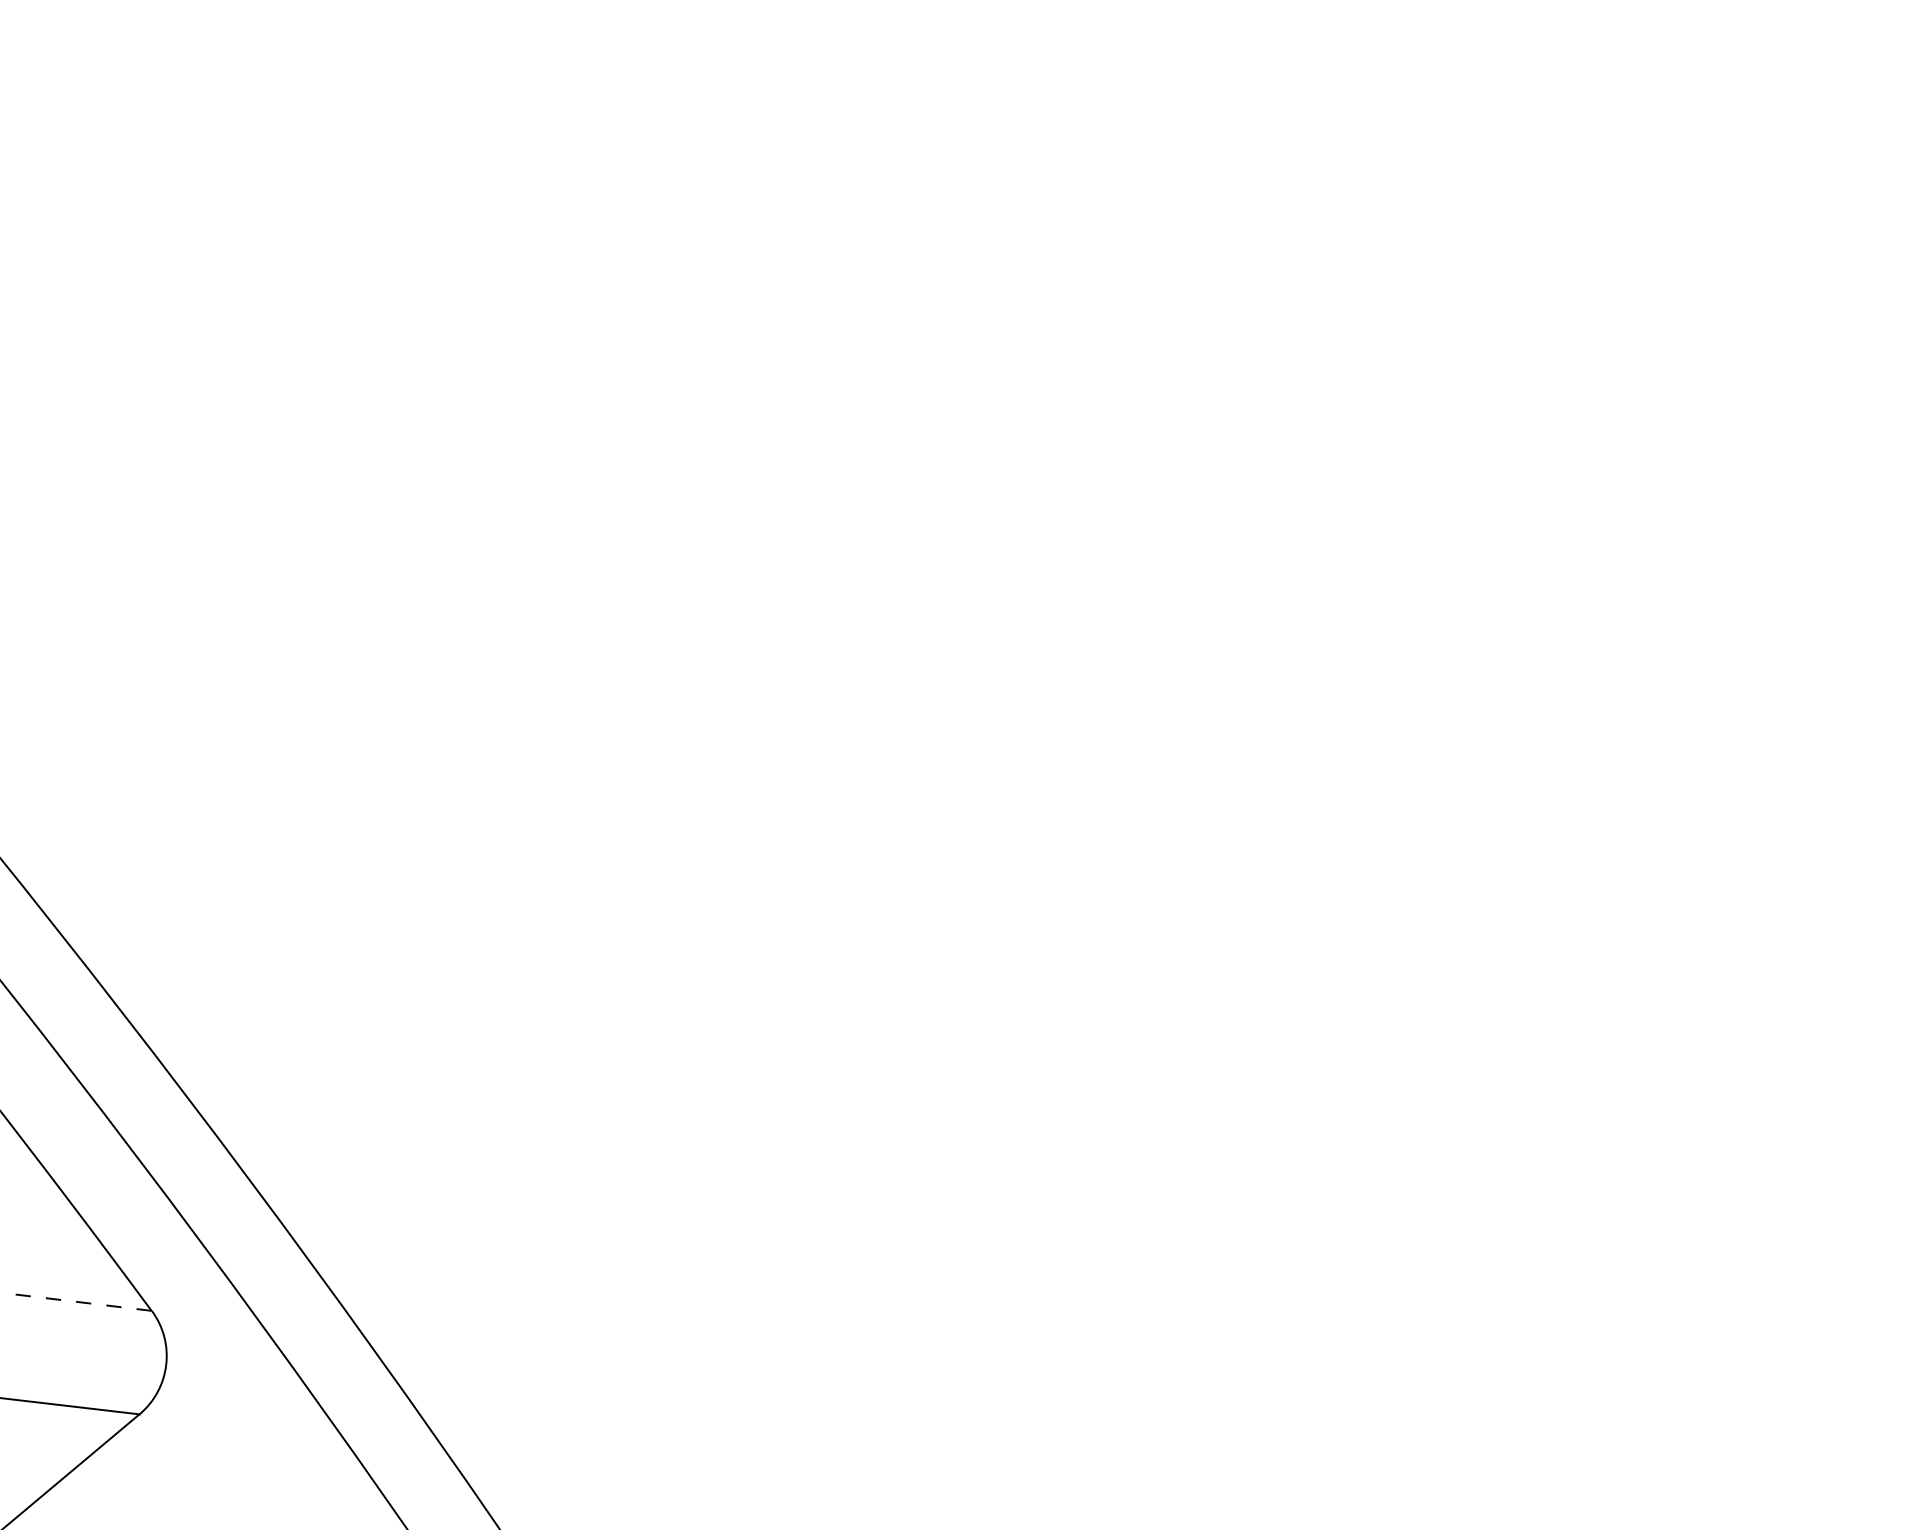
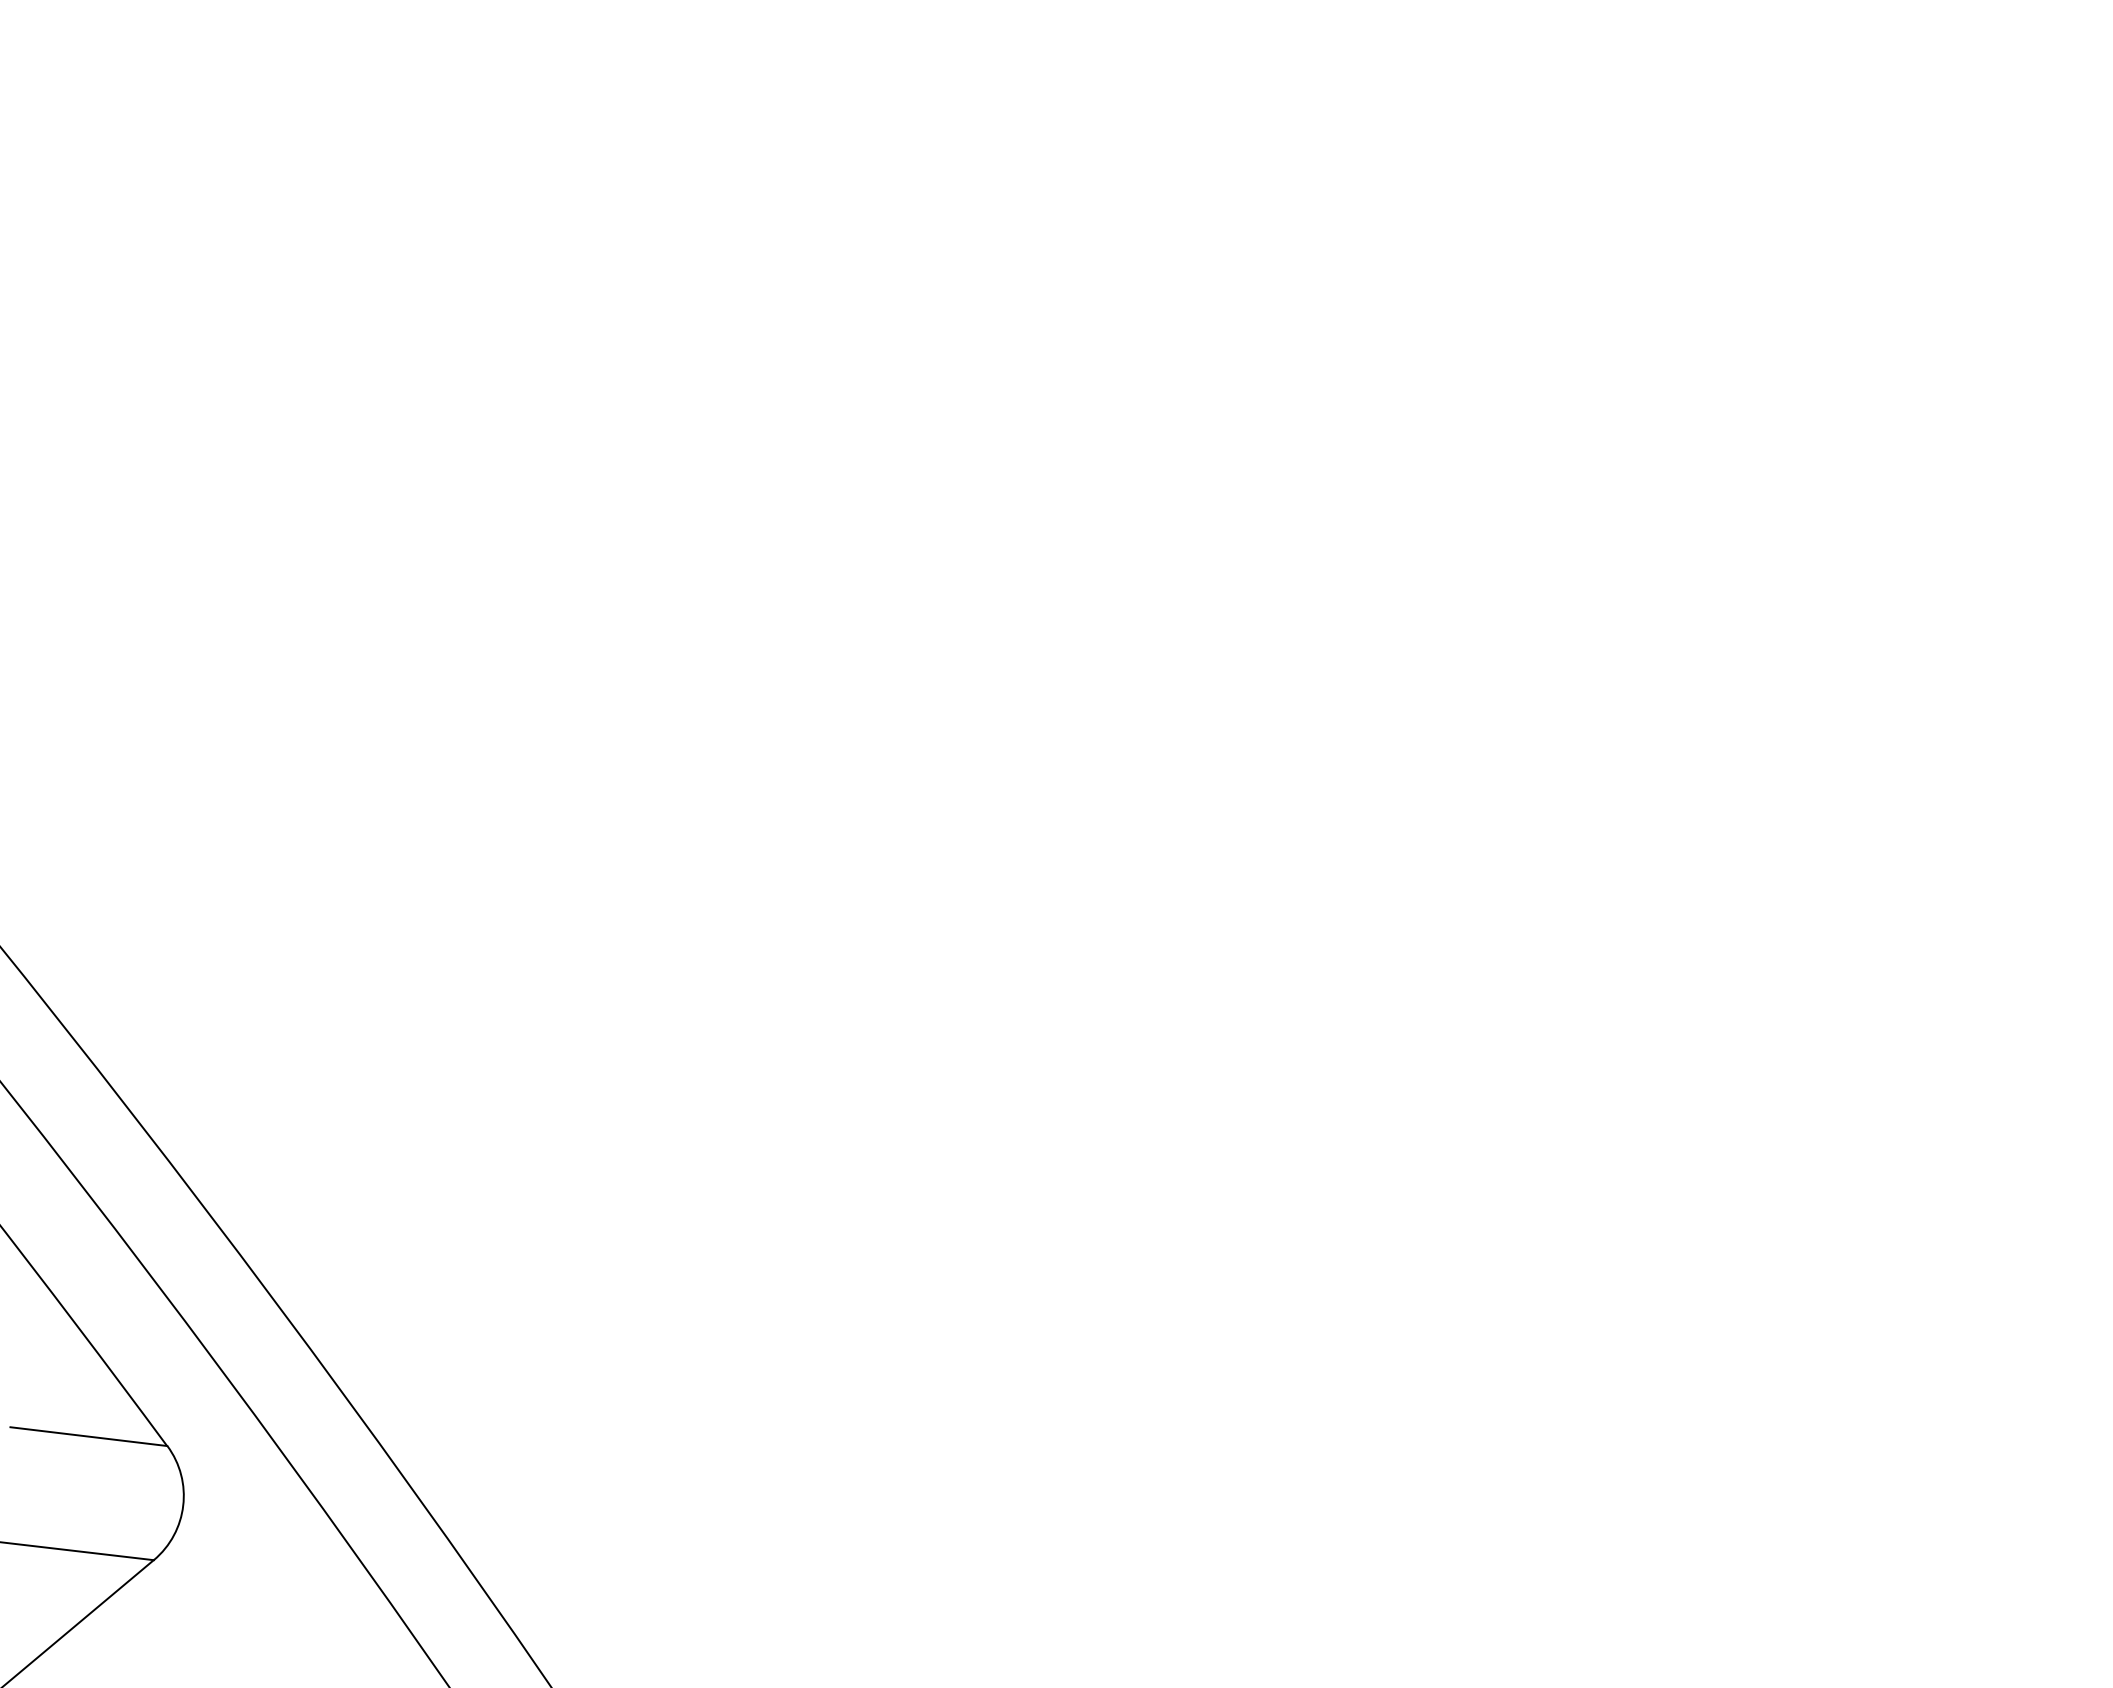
line: (80, 1302) -> (88, 1436), dashed -> solid

